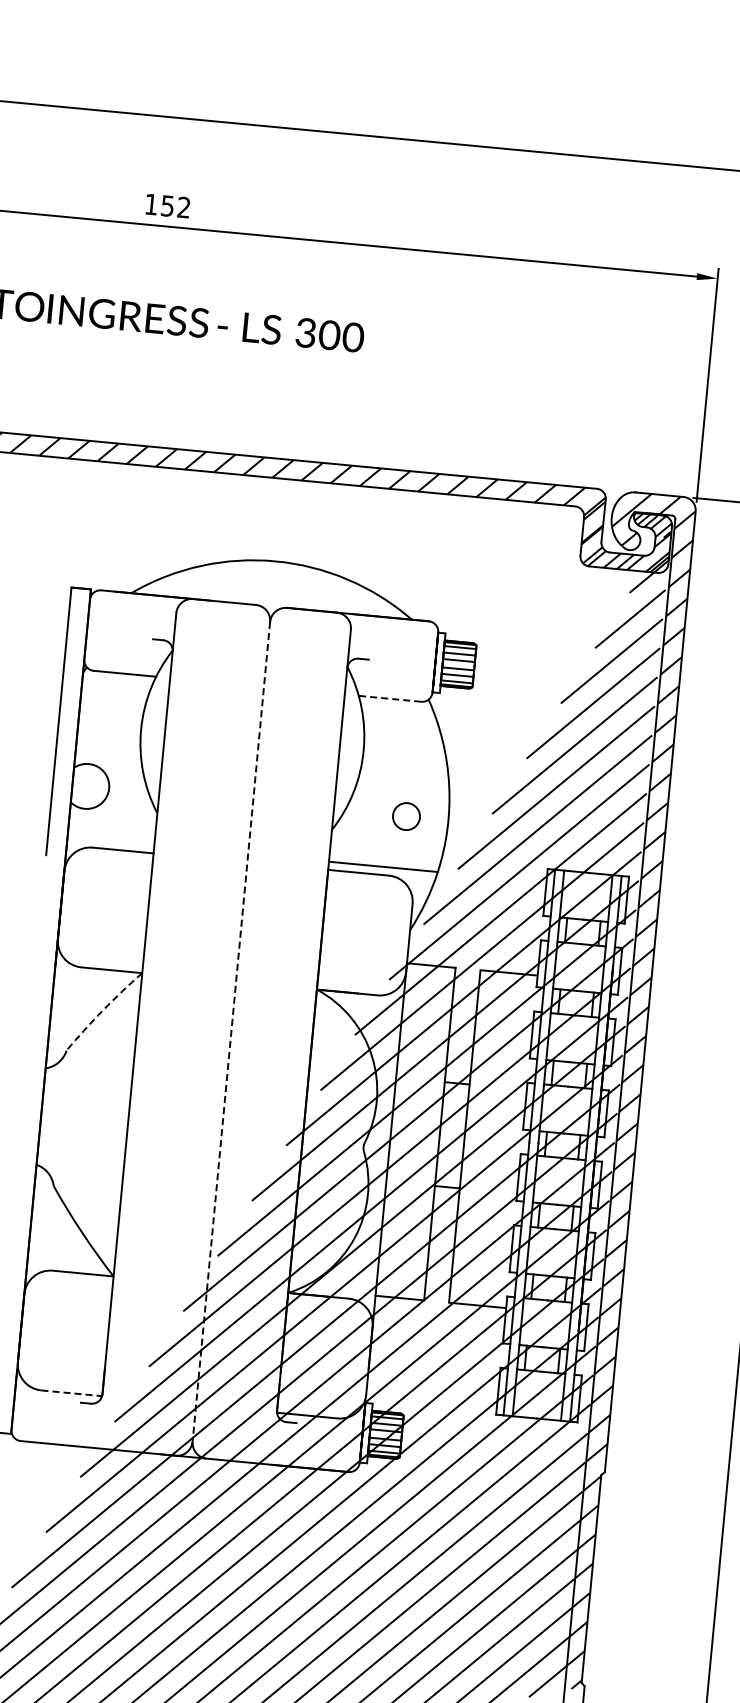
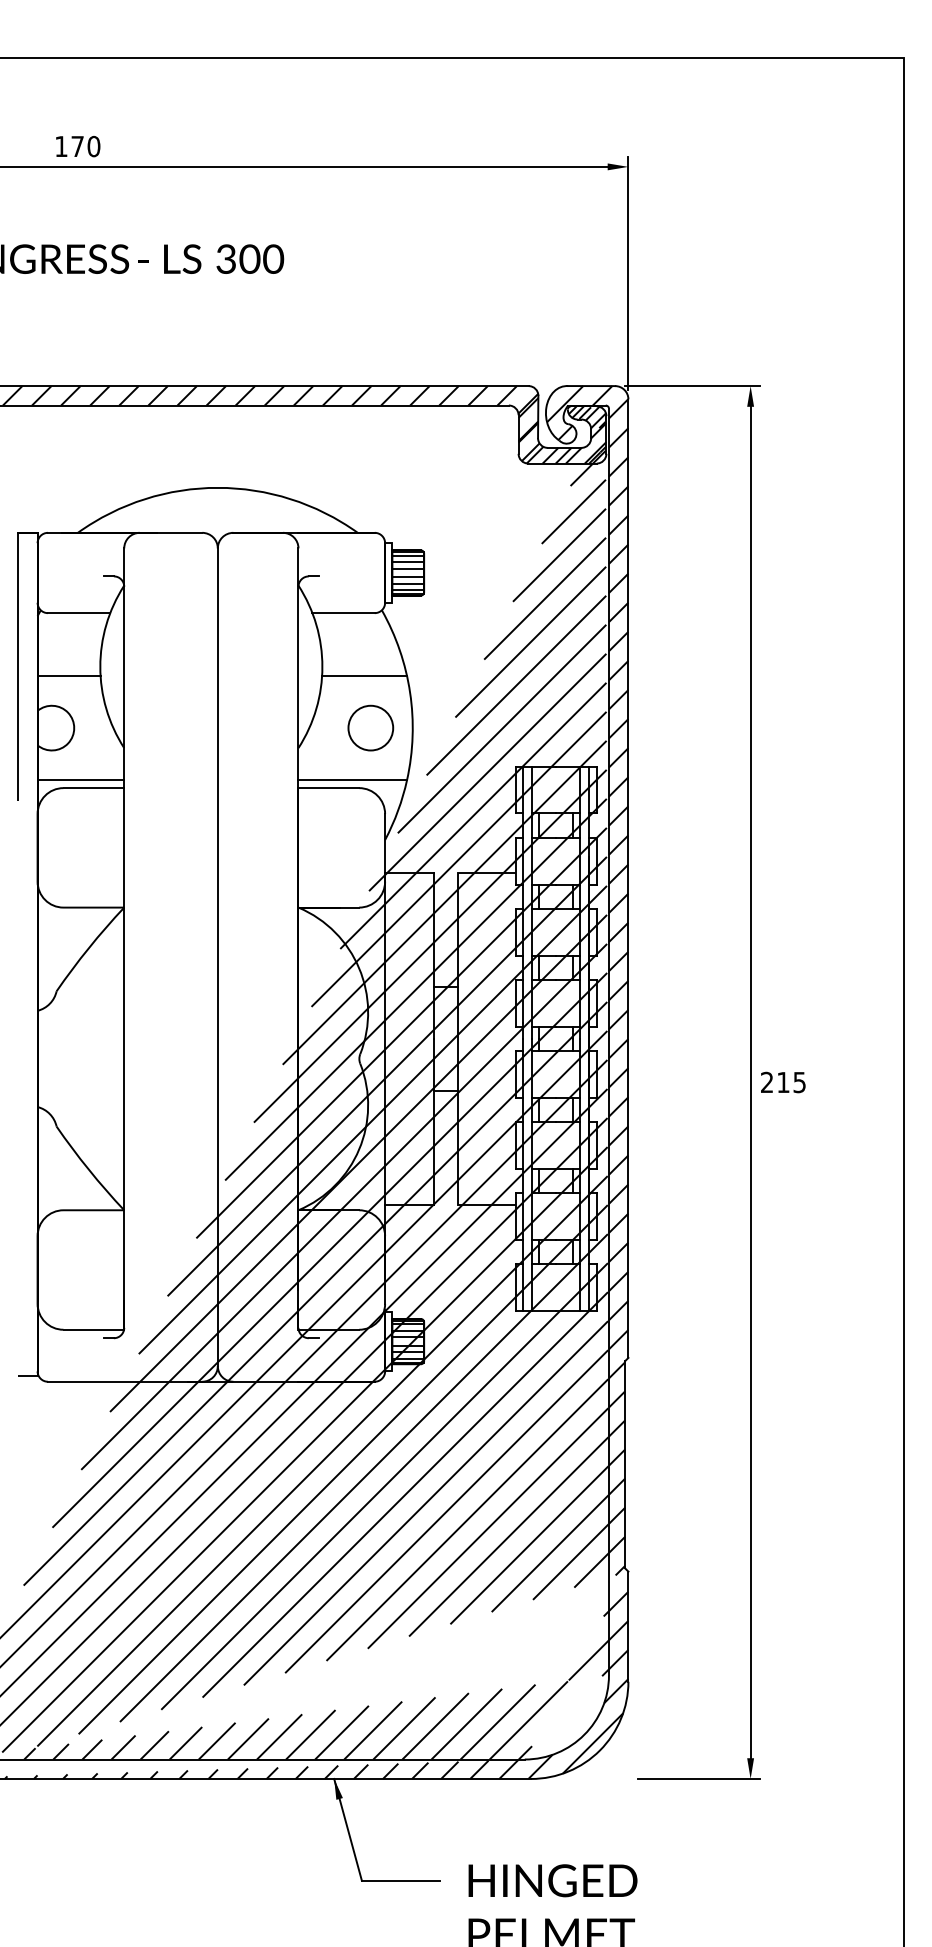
text: (175, 206) -> (85, 146), 152 -> 170
line: (389, 699) -> (343, 613), dashed -> solid
line: (108, 736) -> (68, 676), added
line: (404, 764) -> (364, 676), added
circle: (406, 815) -> (370, 727), size x1.67
line: (110, 840) -> (80, 779), added
arc: (102, 1010) -> (88, 948), dashed -> solid
line: (231, 1031) -> (217, 957), dashed -> solid
line: (72, 1393) -> (94, 1329), dashed -> solid

